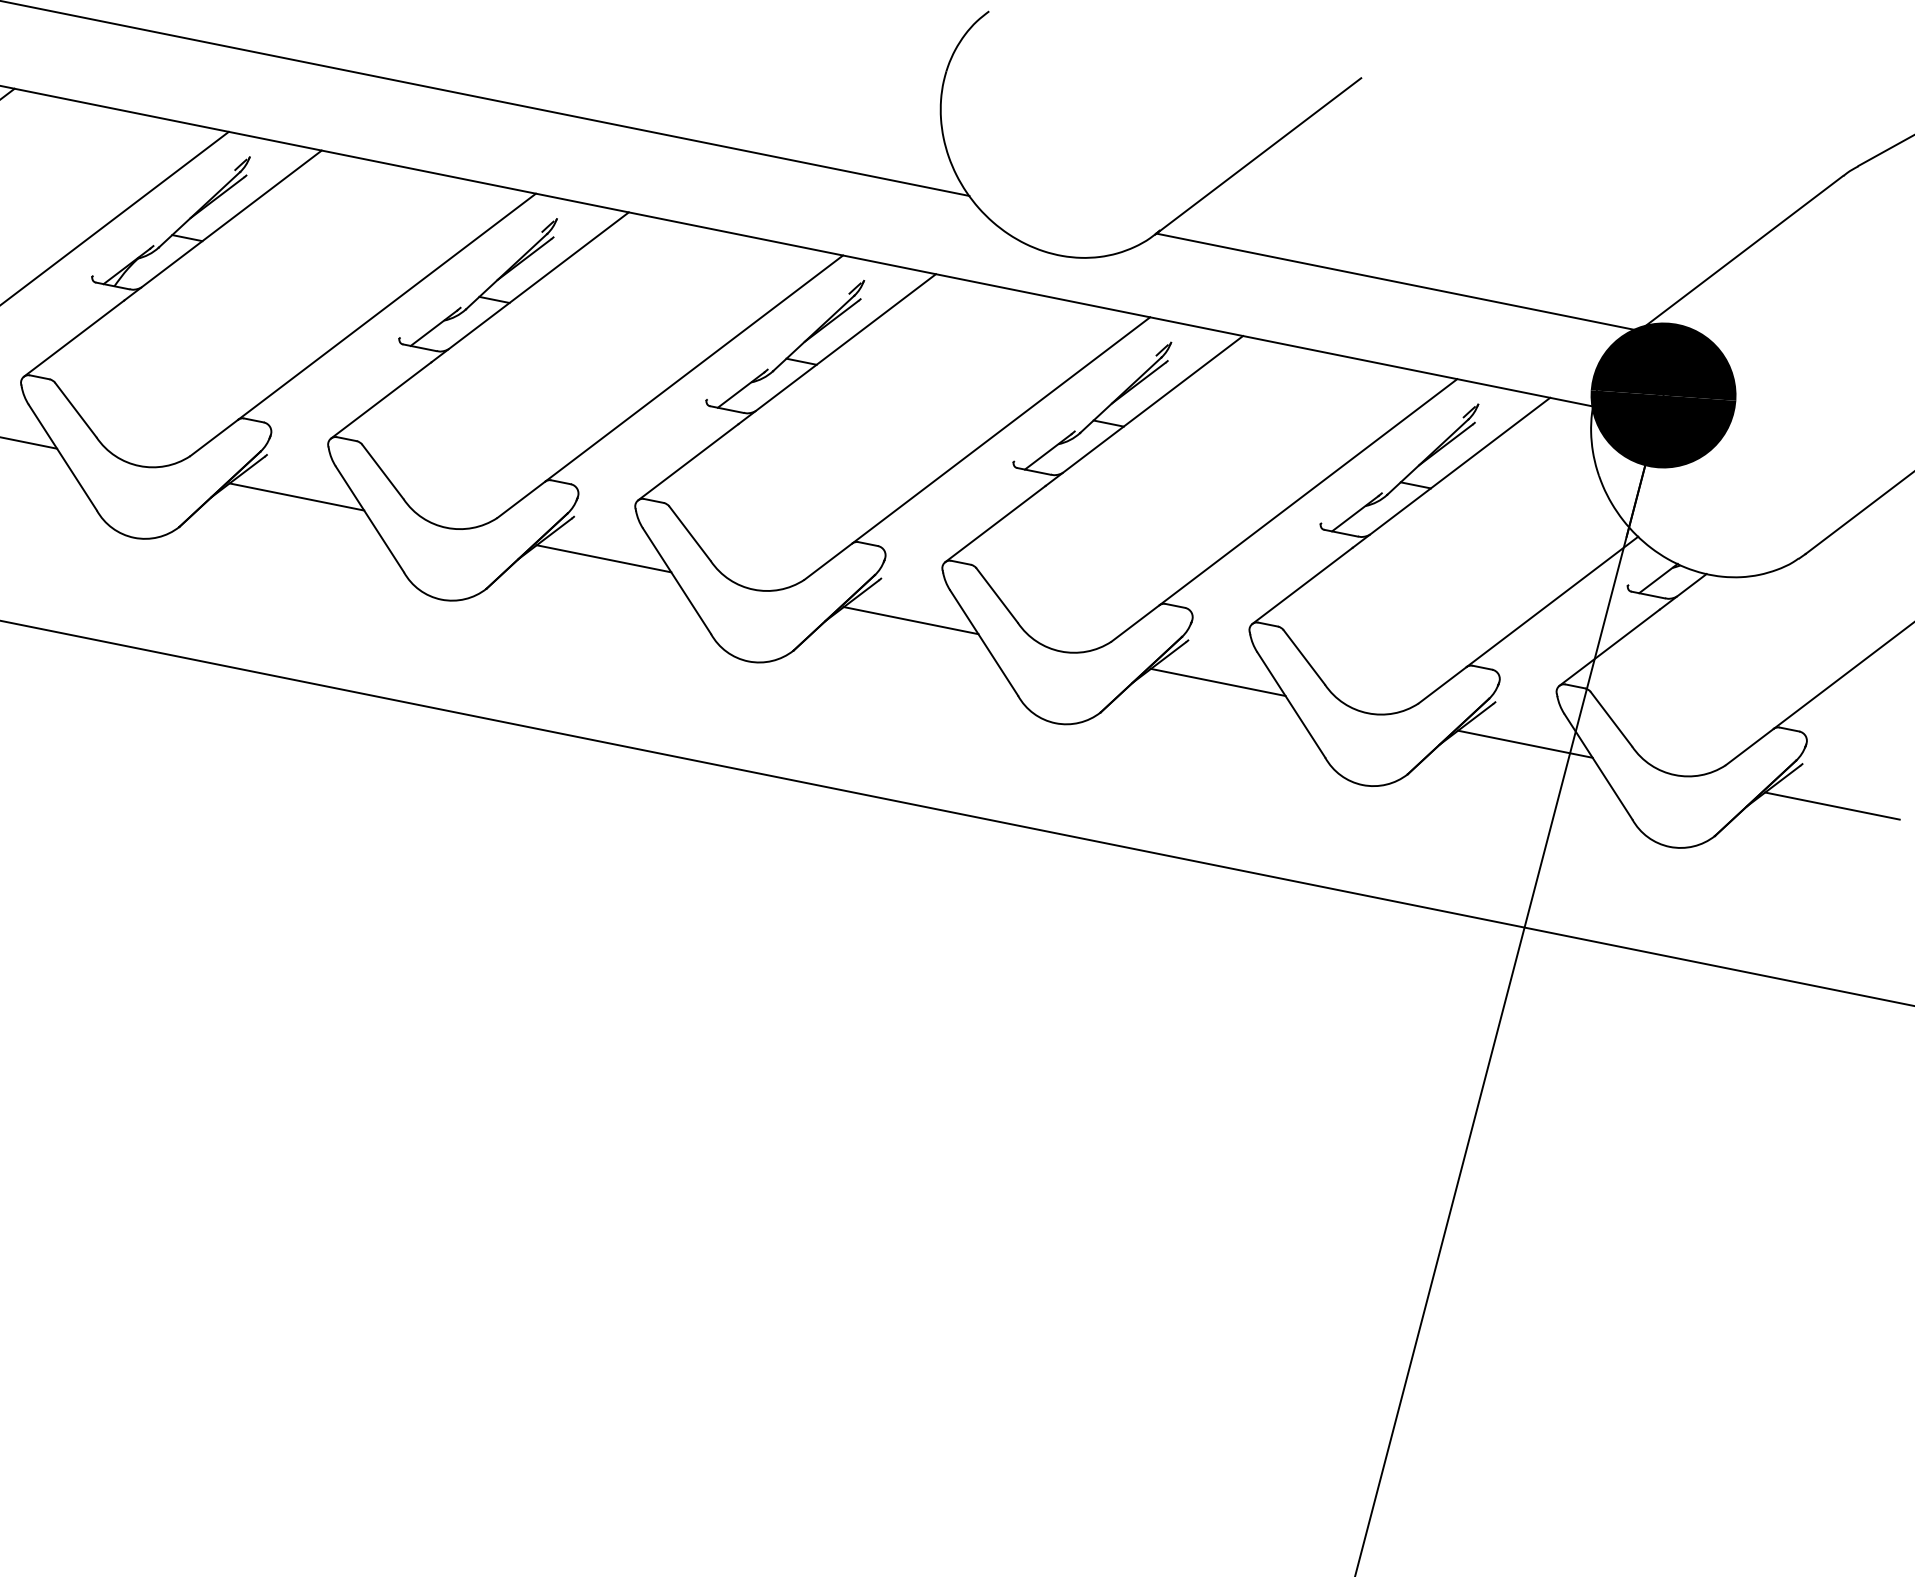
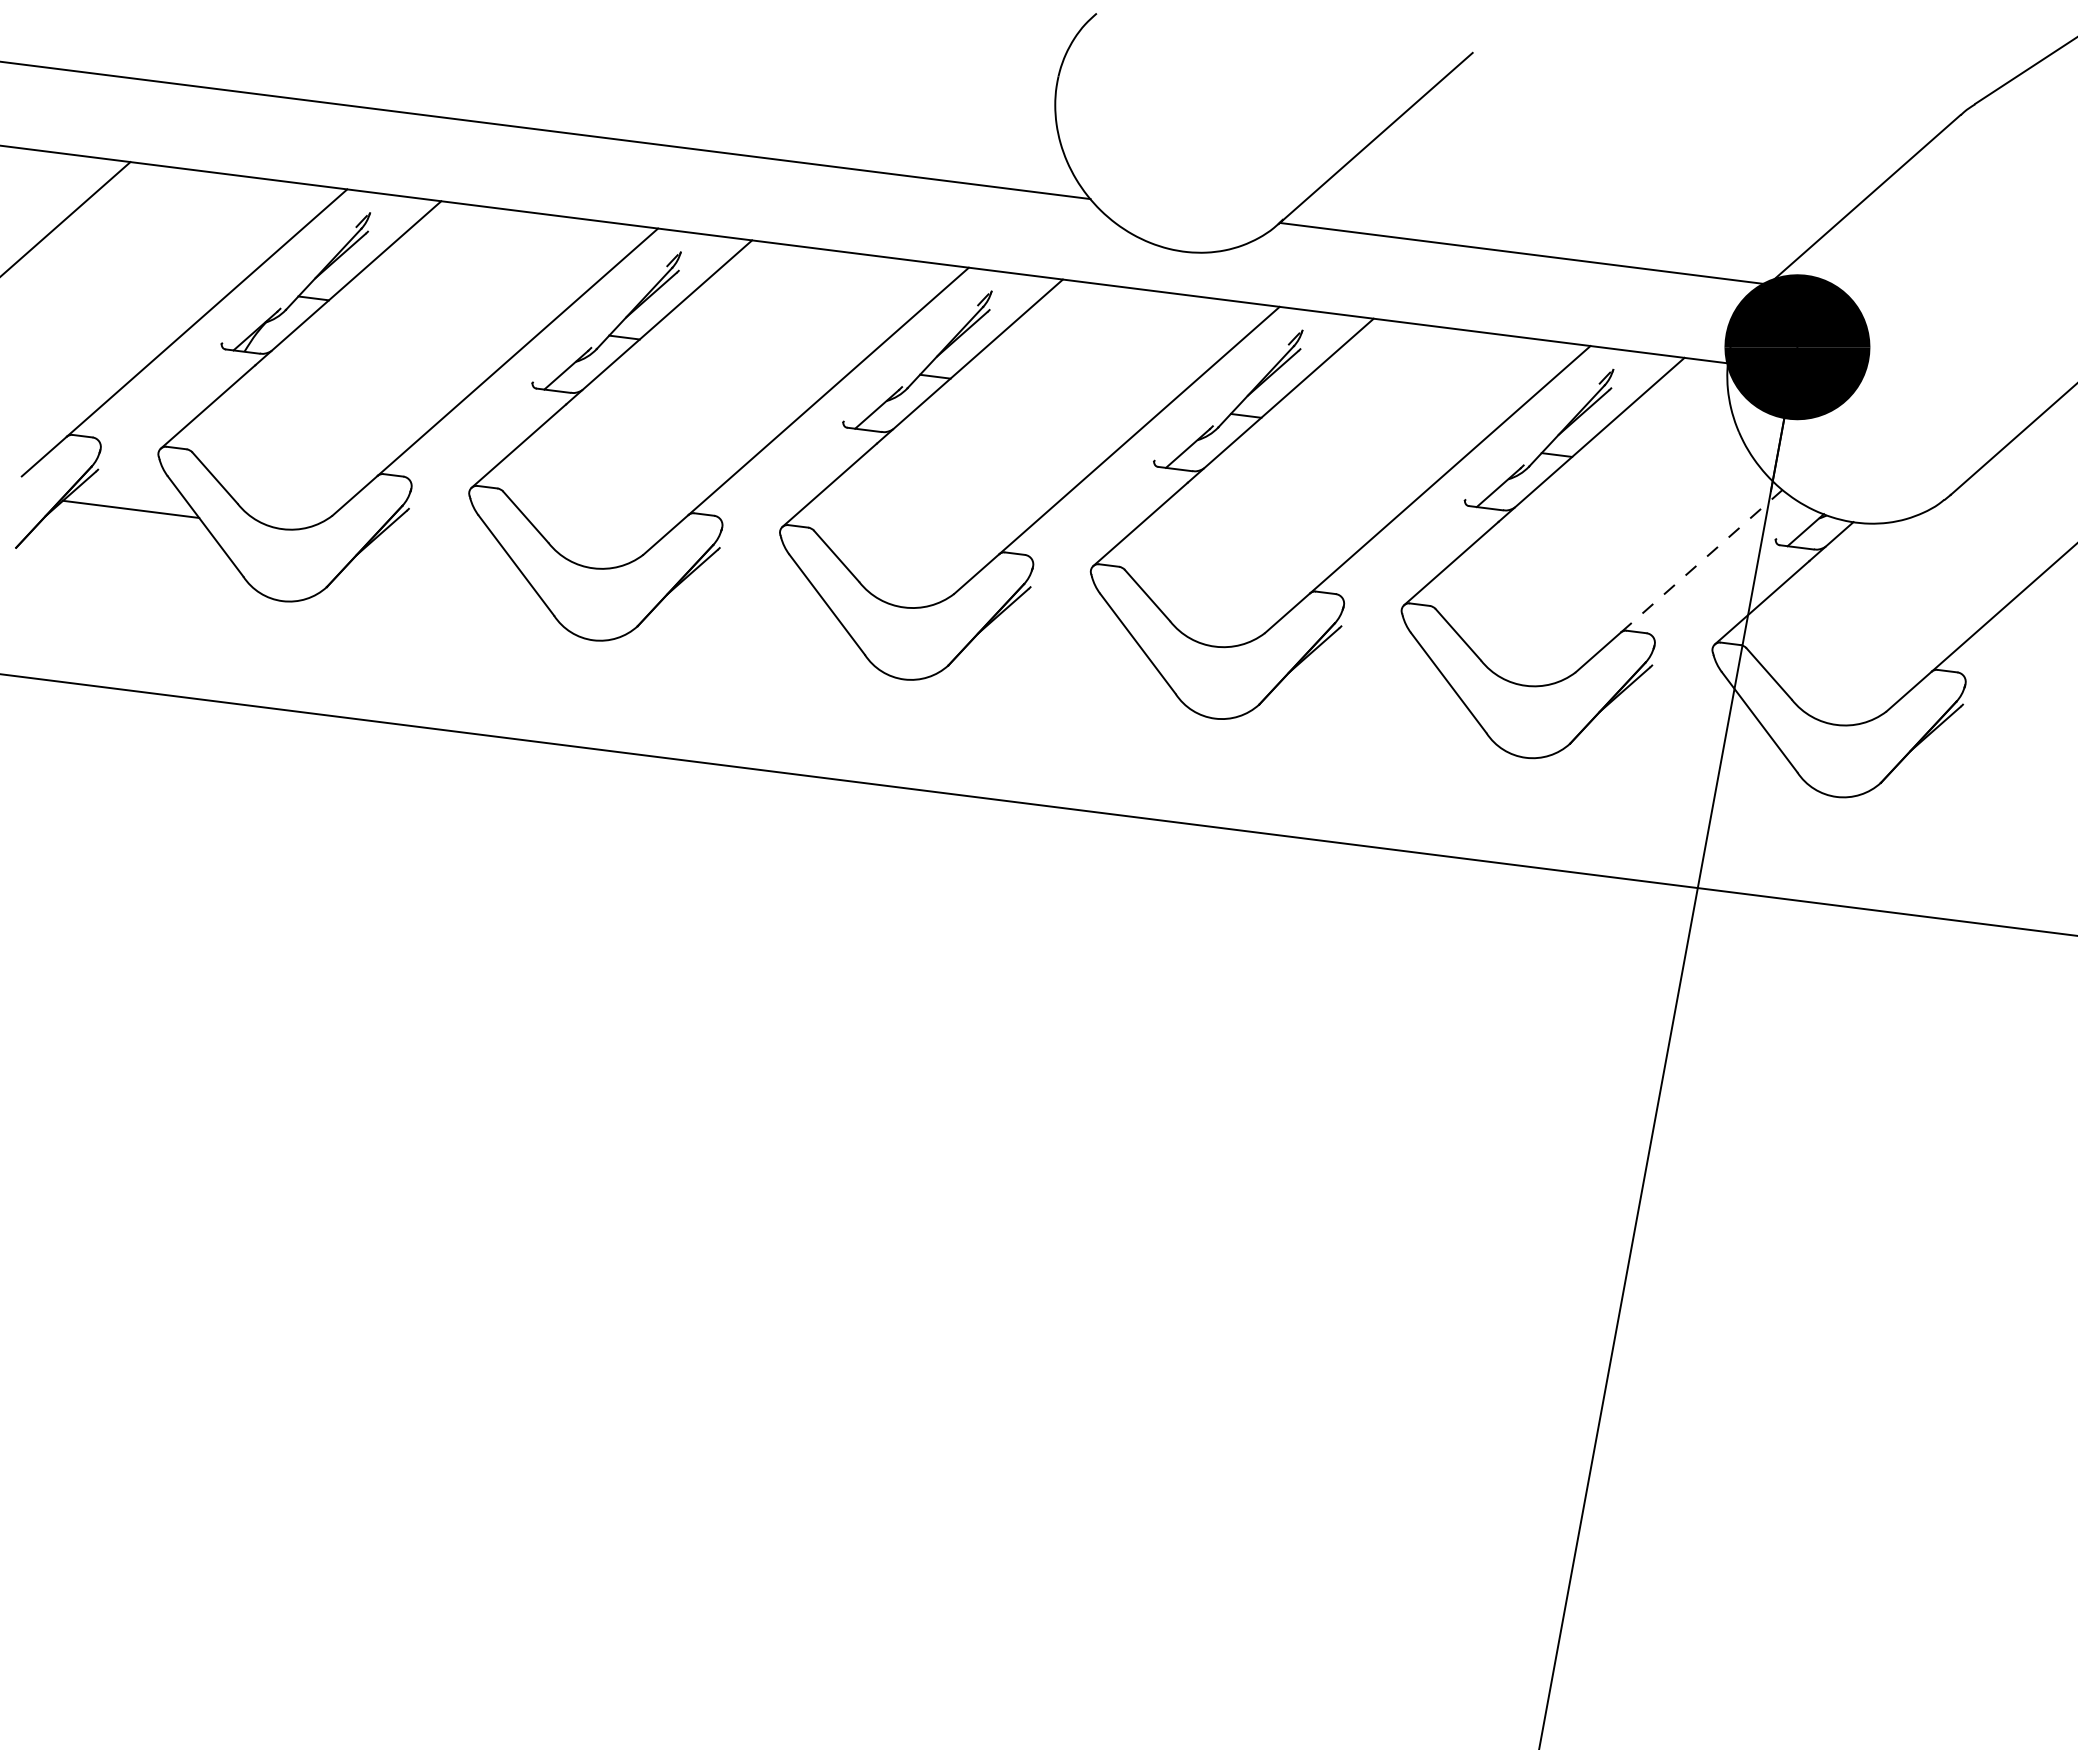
line: (296, 496) -> (441, 548), removed
line: (603, 558) -> (752, 587), removed
line: (1552, 602) -> (1701, 561), solid -> dashed
line: (911, 620) -> (1063, 626), removed
line: (1218, 681) -> (1374, 665), removed
line: (1525, 743) -> (1685, 704), removed
line: (1832, 805) -> (1995, 743), removed

